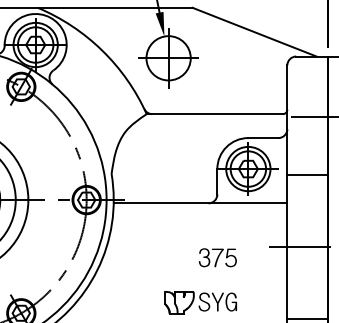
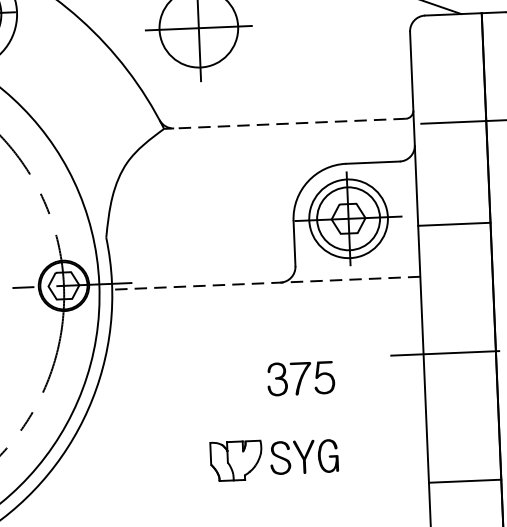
line: (214, 114) -> (284, 124), solid -> dashed
line: (200, 203) -> (266, 283), solid -> dashed

